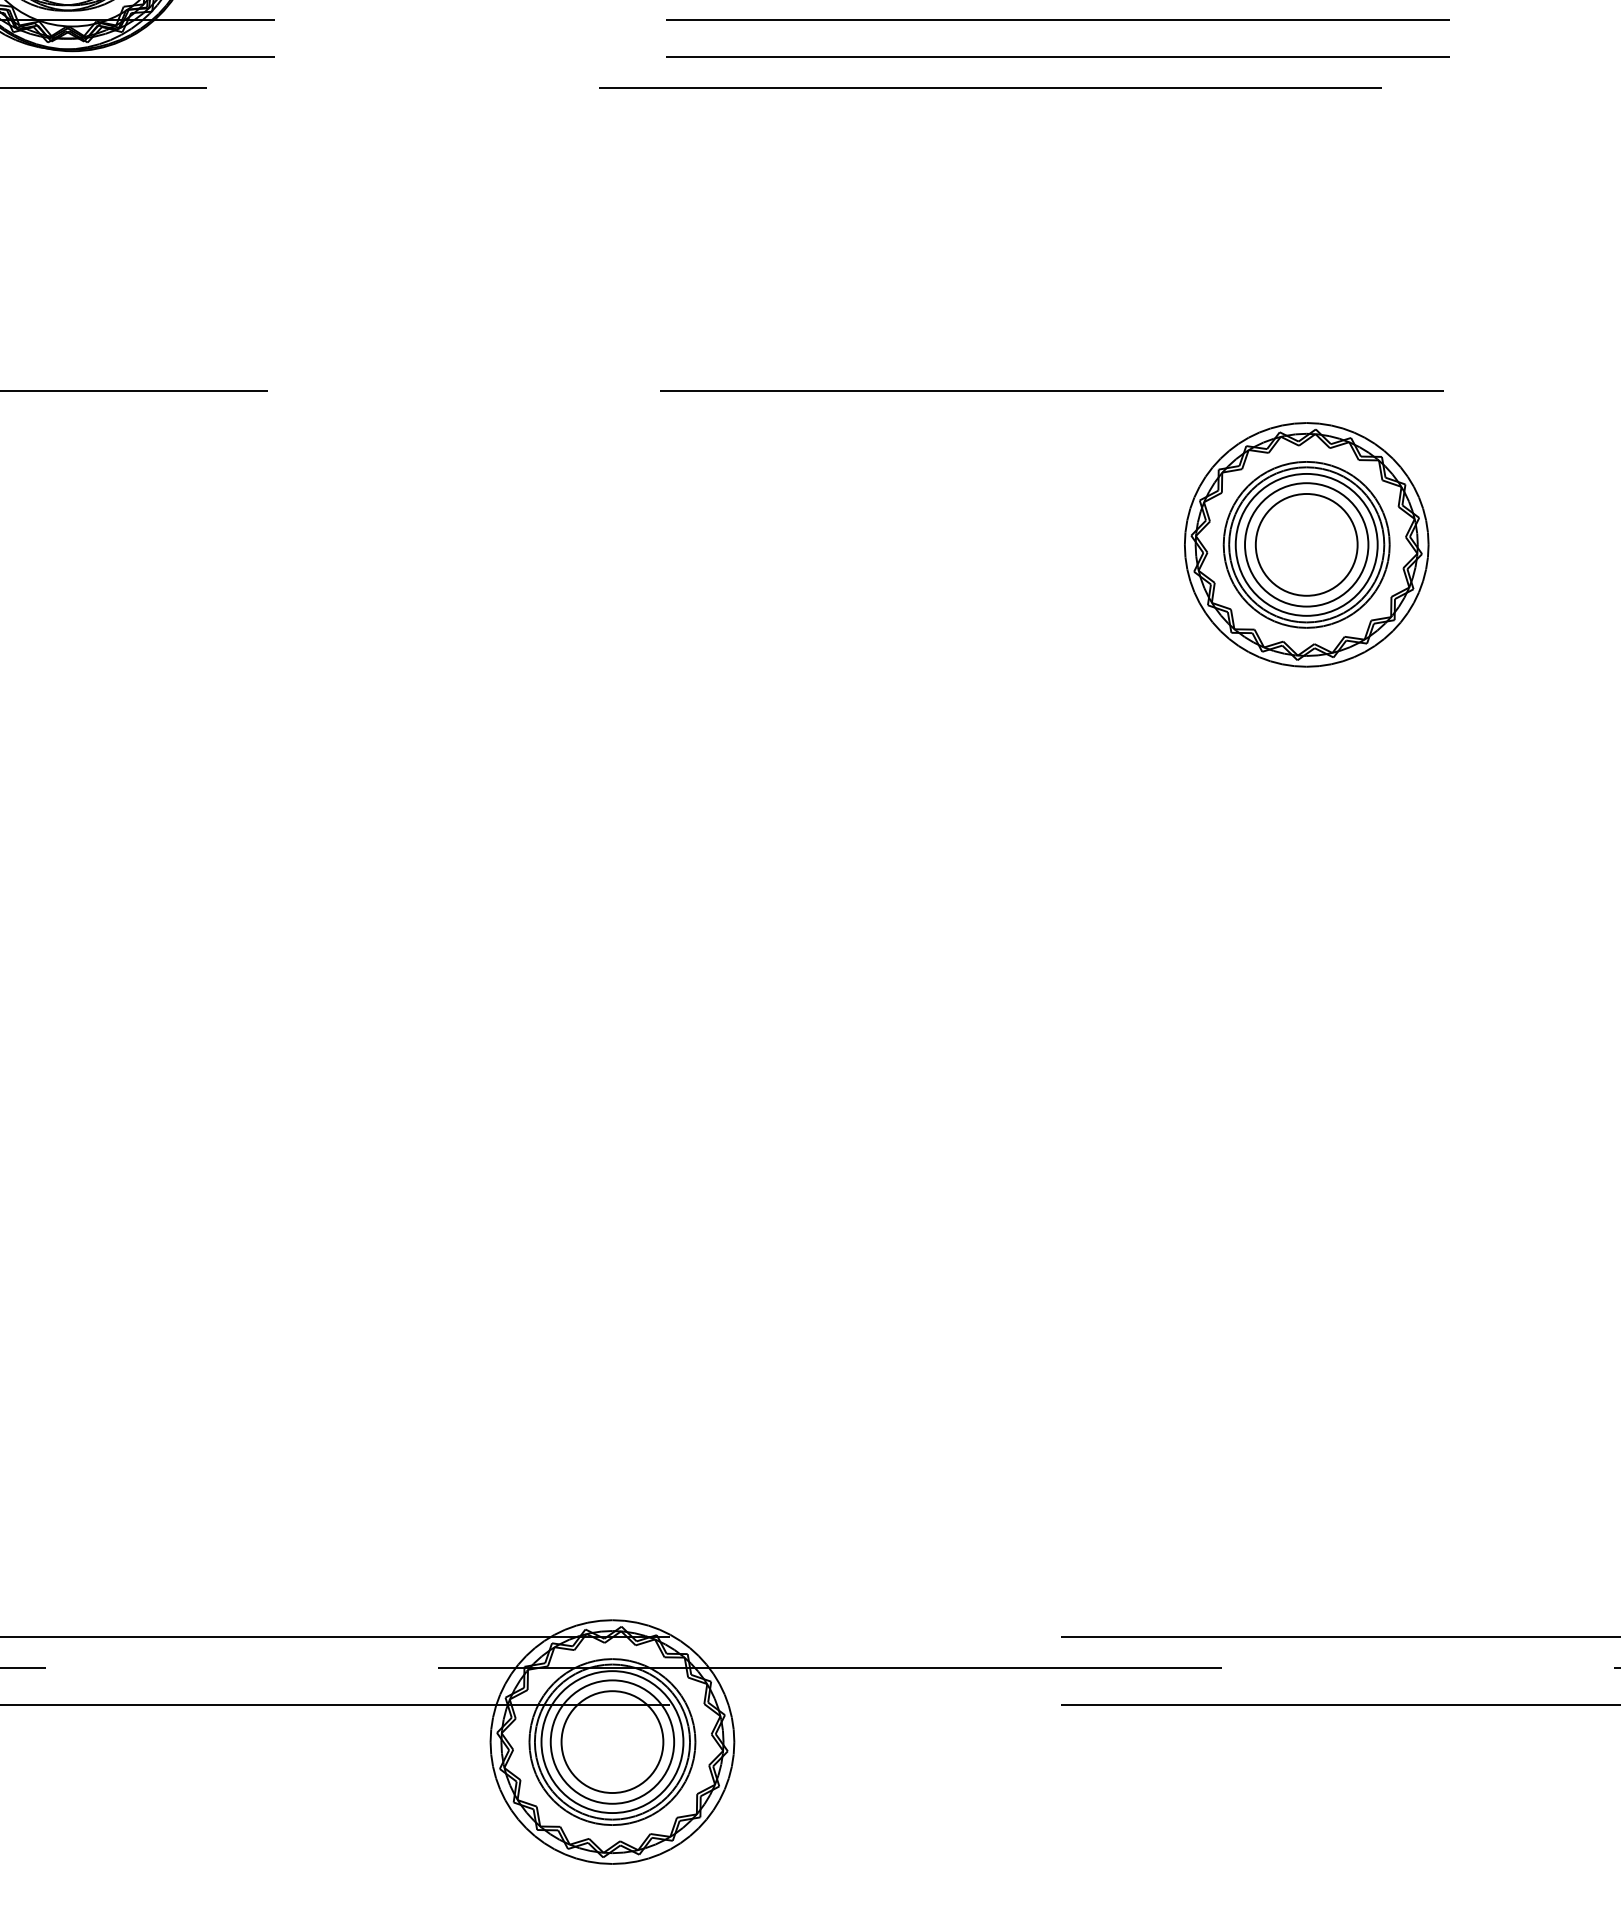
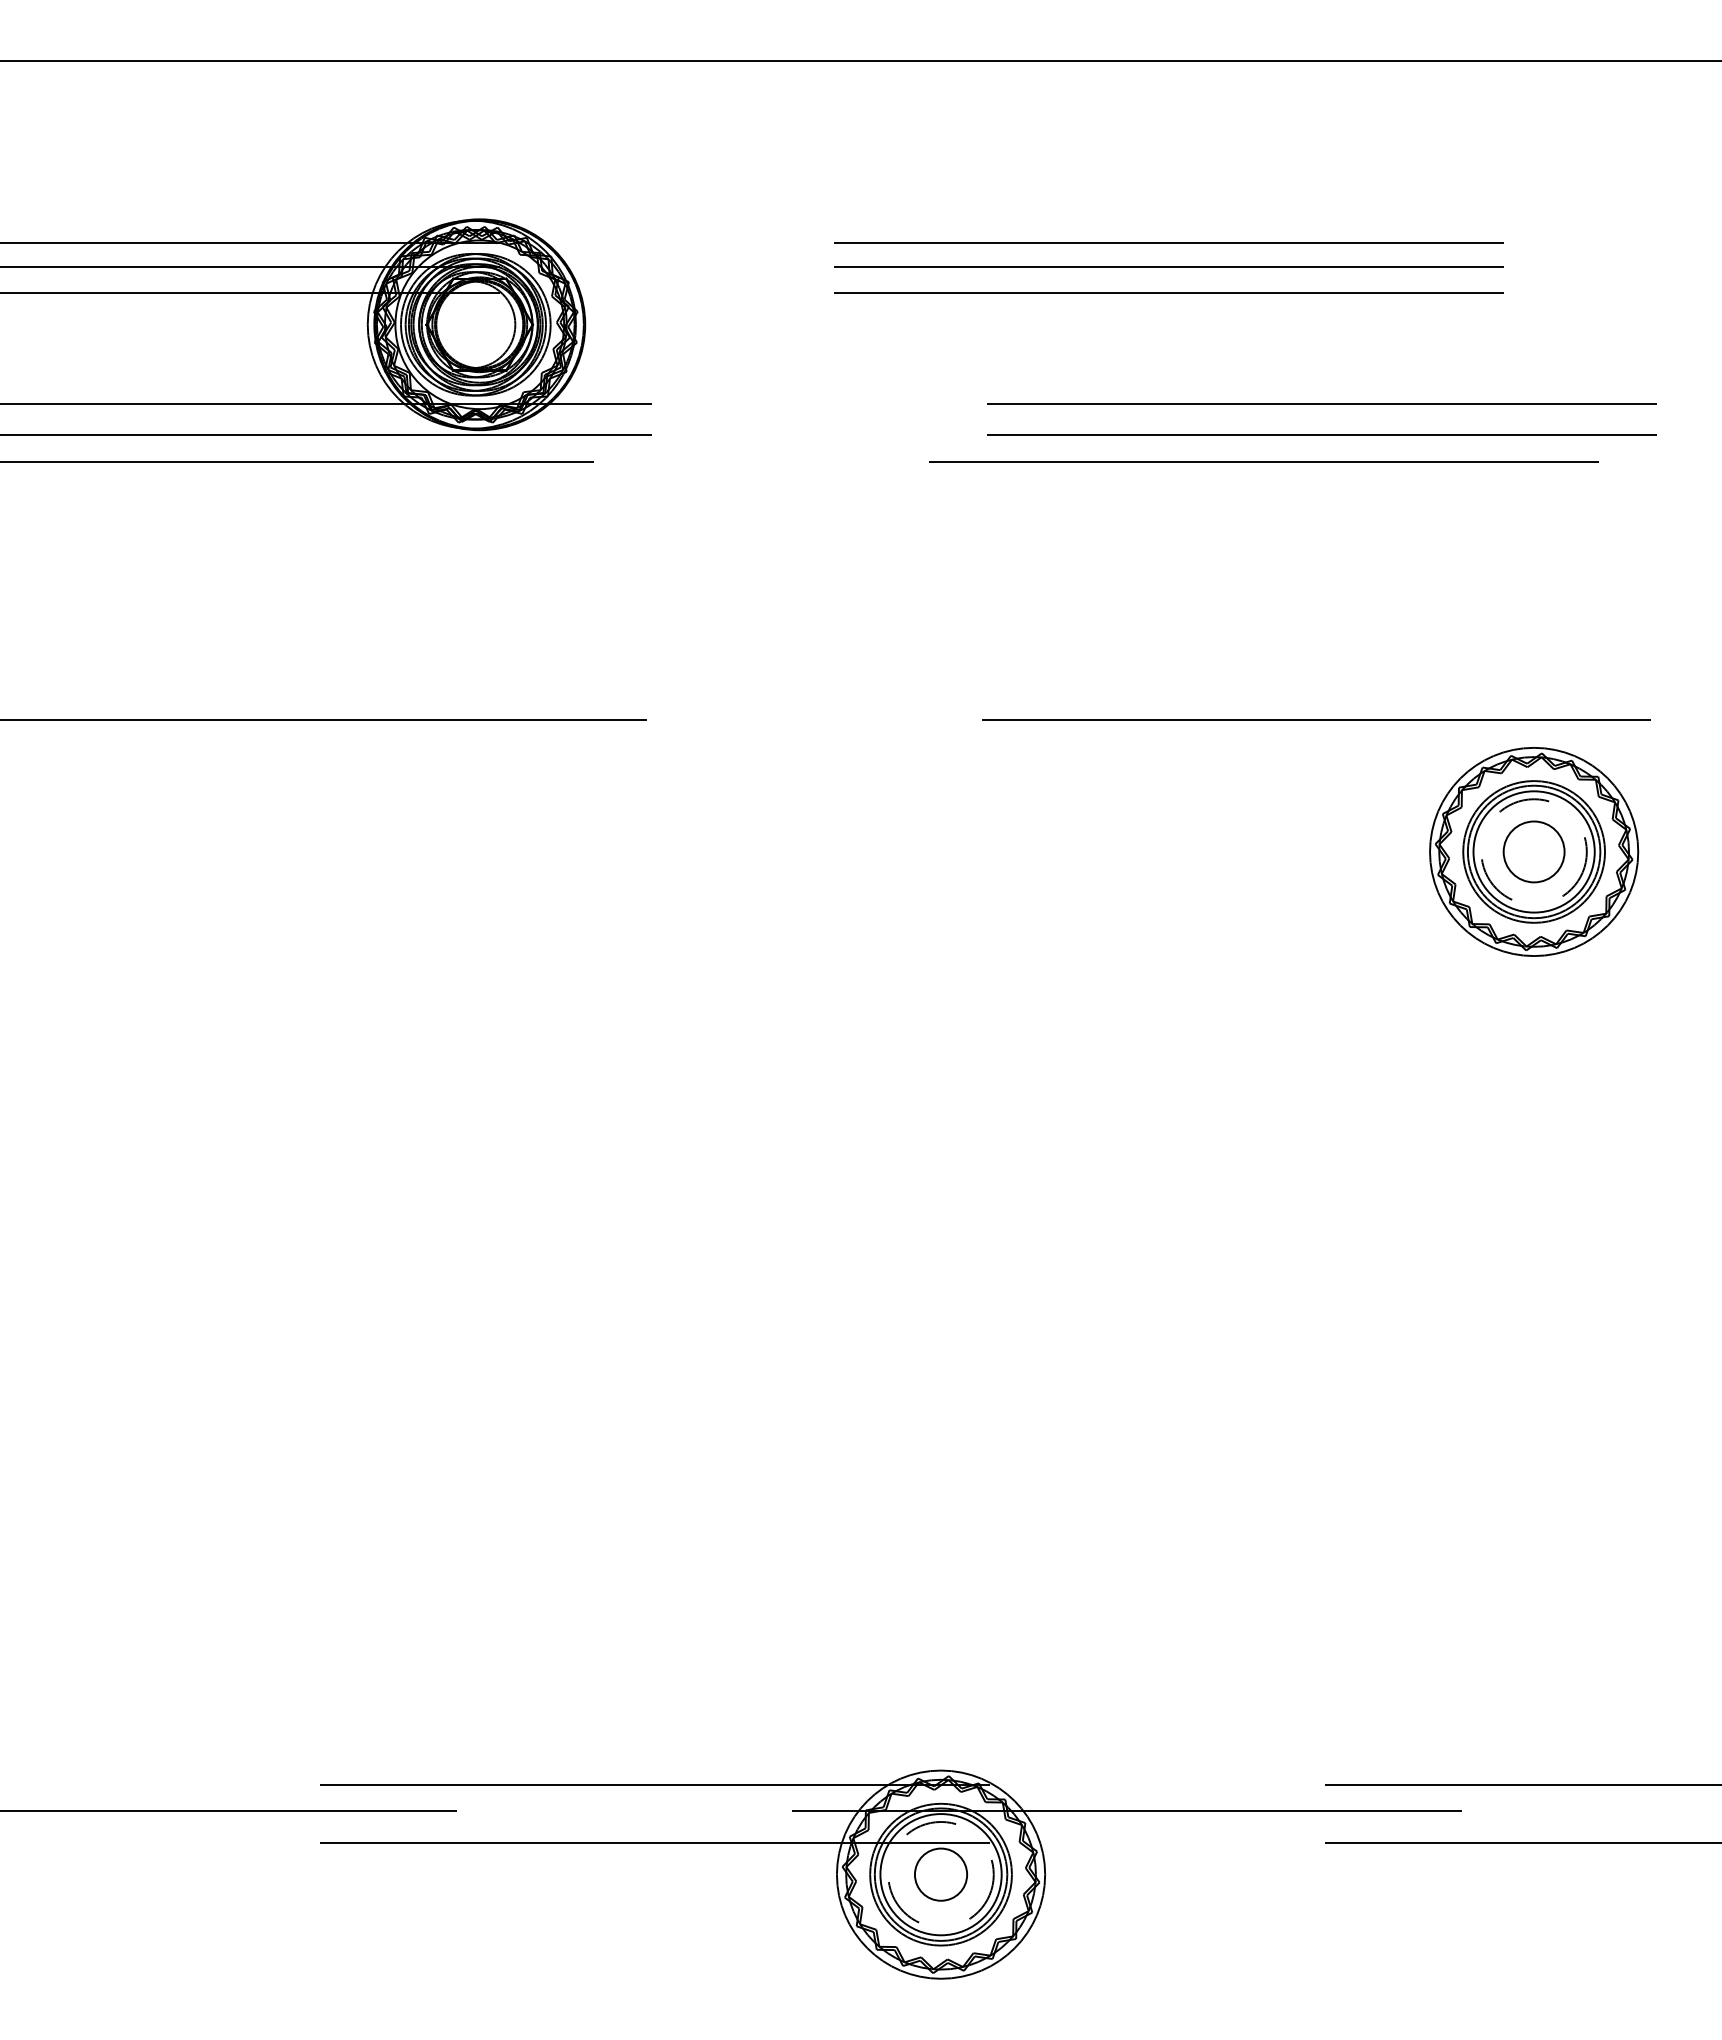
circle: (1305, 544) -> (1533, 851), size x0.7
circle: (1305, 544) -> (1533, 851), solid -> dashed
circle: (611, 1741) -> (940, 1874), size x0.6
circle: (611, 1741) -> (940, 1874), solid -> dashed

